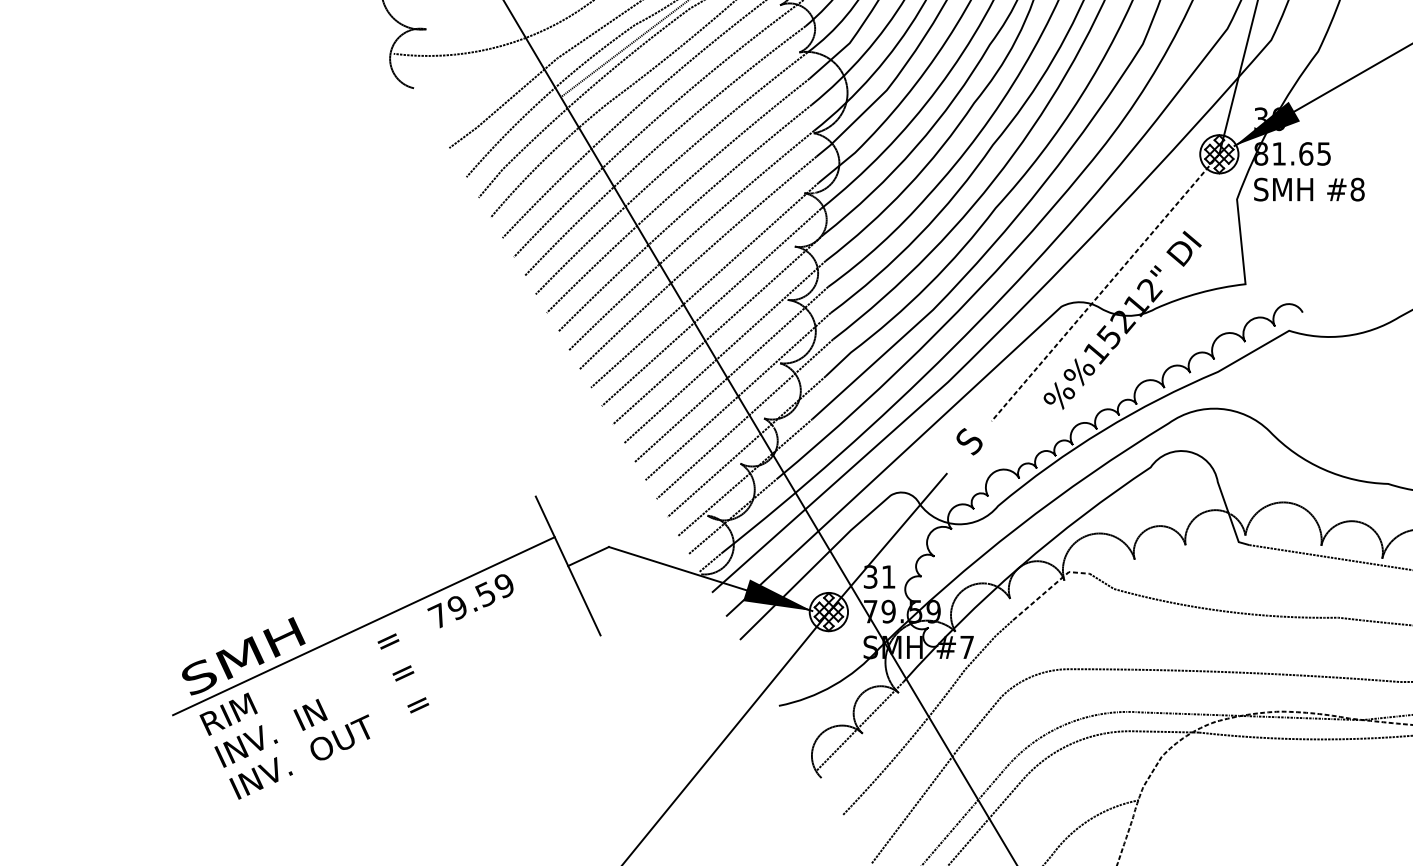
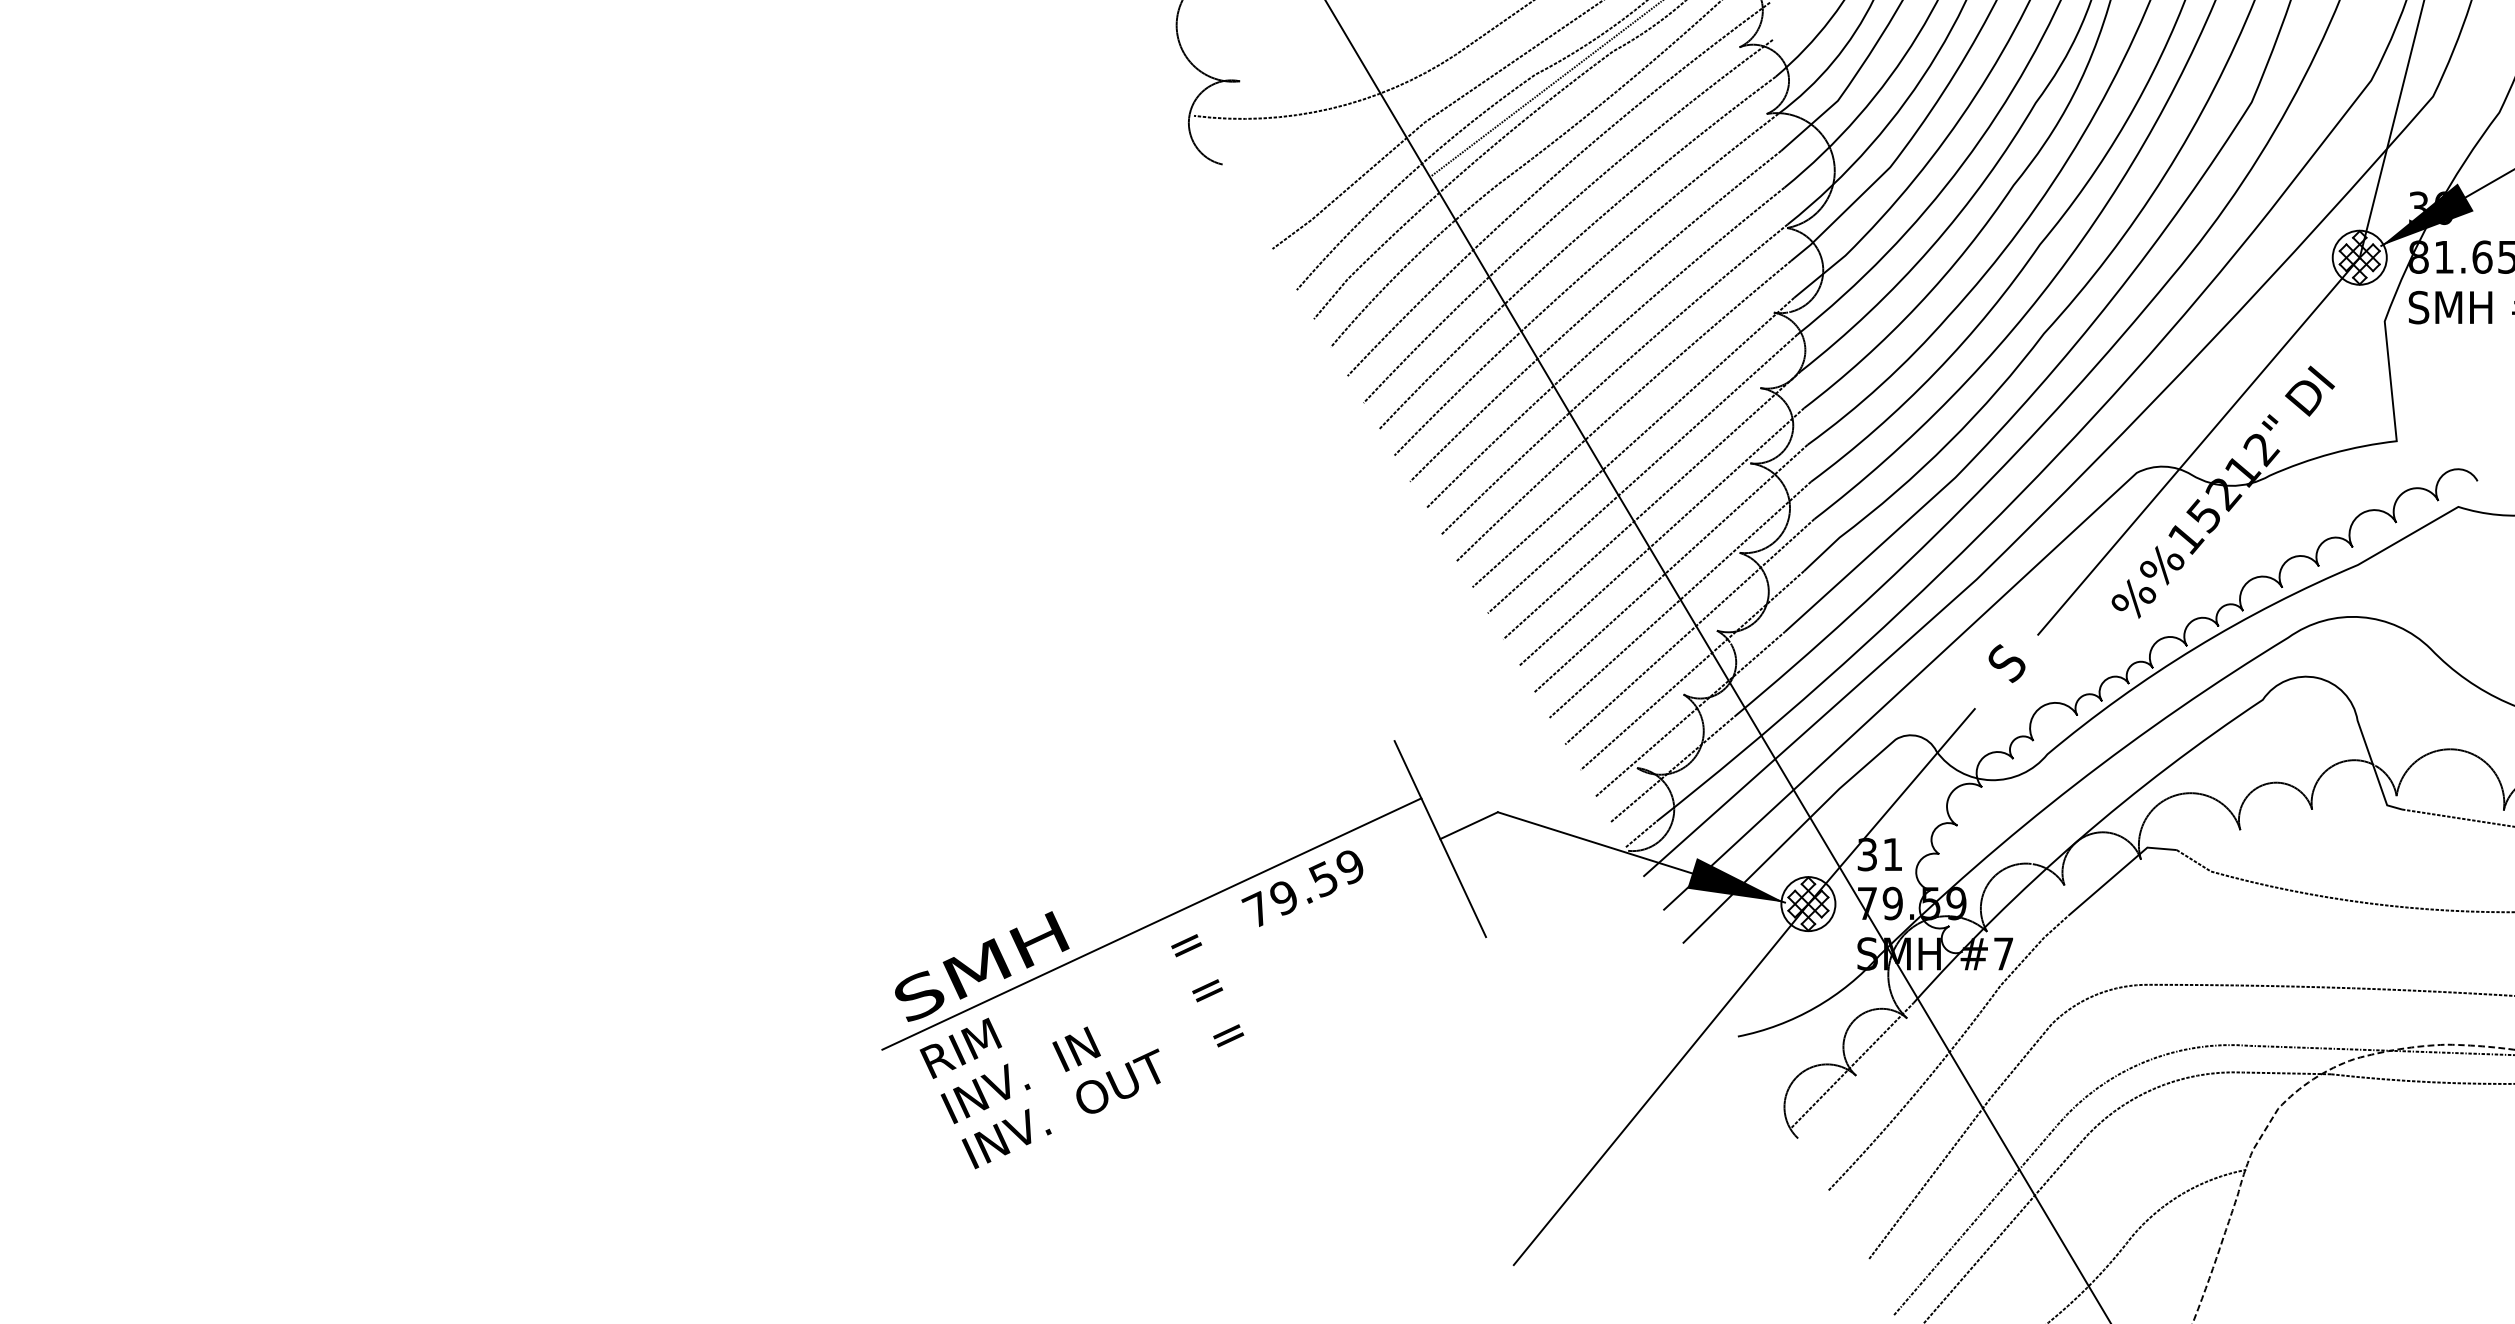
line: (1105, 287) -> (2198, 446), dashed -> solid
line: (1049, 588) -> (2119, 871), dashed -> solid

